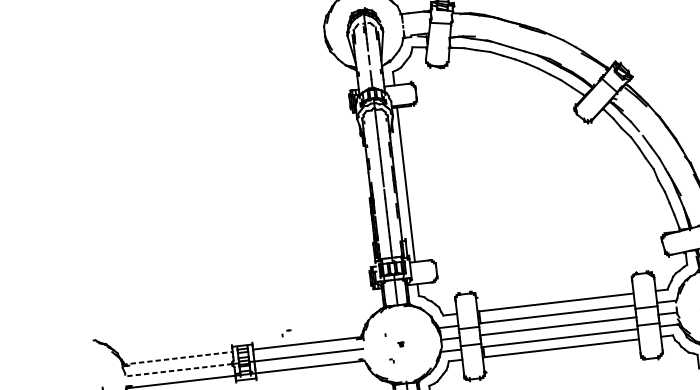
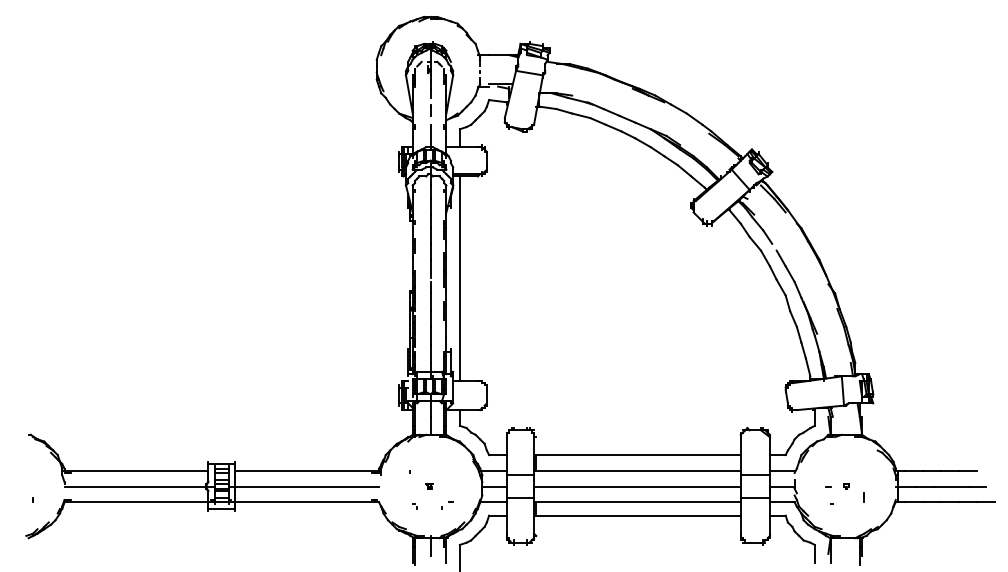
part: (286, 333) -> (447, 505), moved
line: (177, 358) -> (135, 470), dashed -> solid
line: (179, 370) -> (135, 486), dashed -> solid

